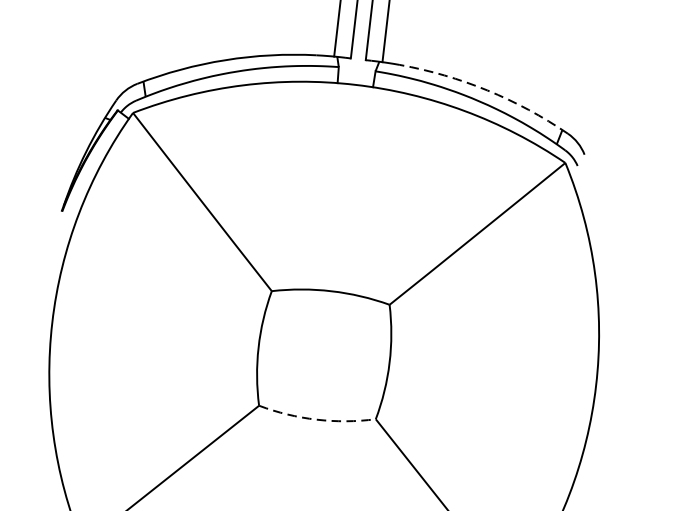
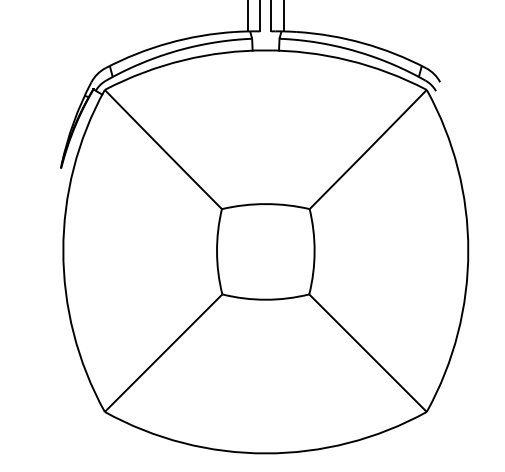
arc: (487, 90) -> (363, 43), dashed -> solid
arc: (316, 419) -> (265, 299), dashed -> solid

